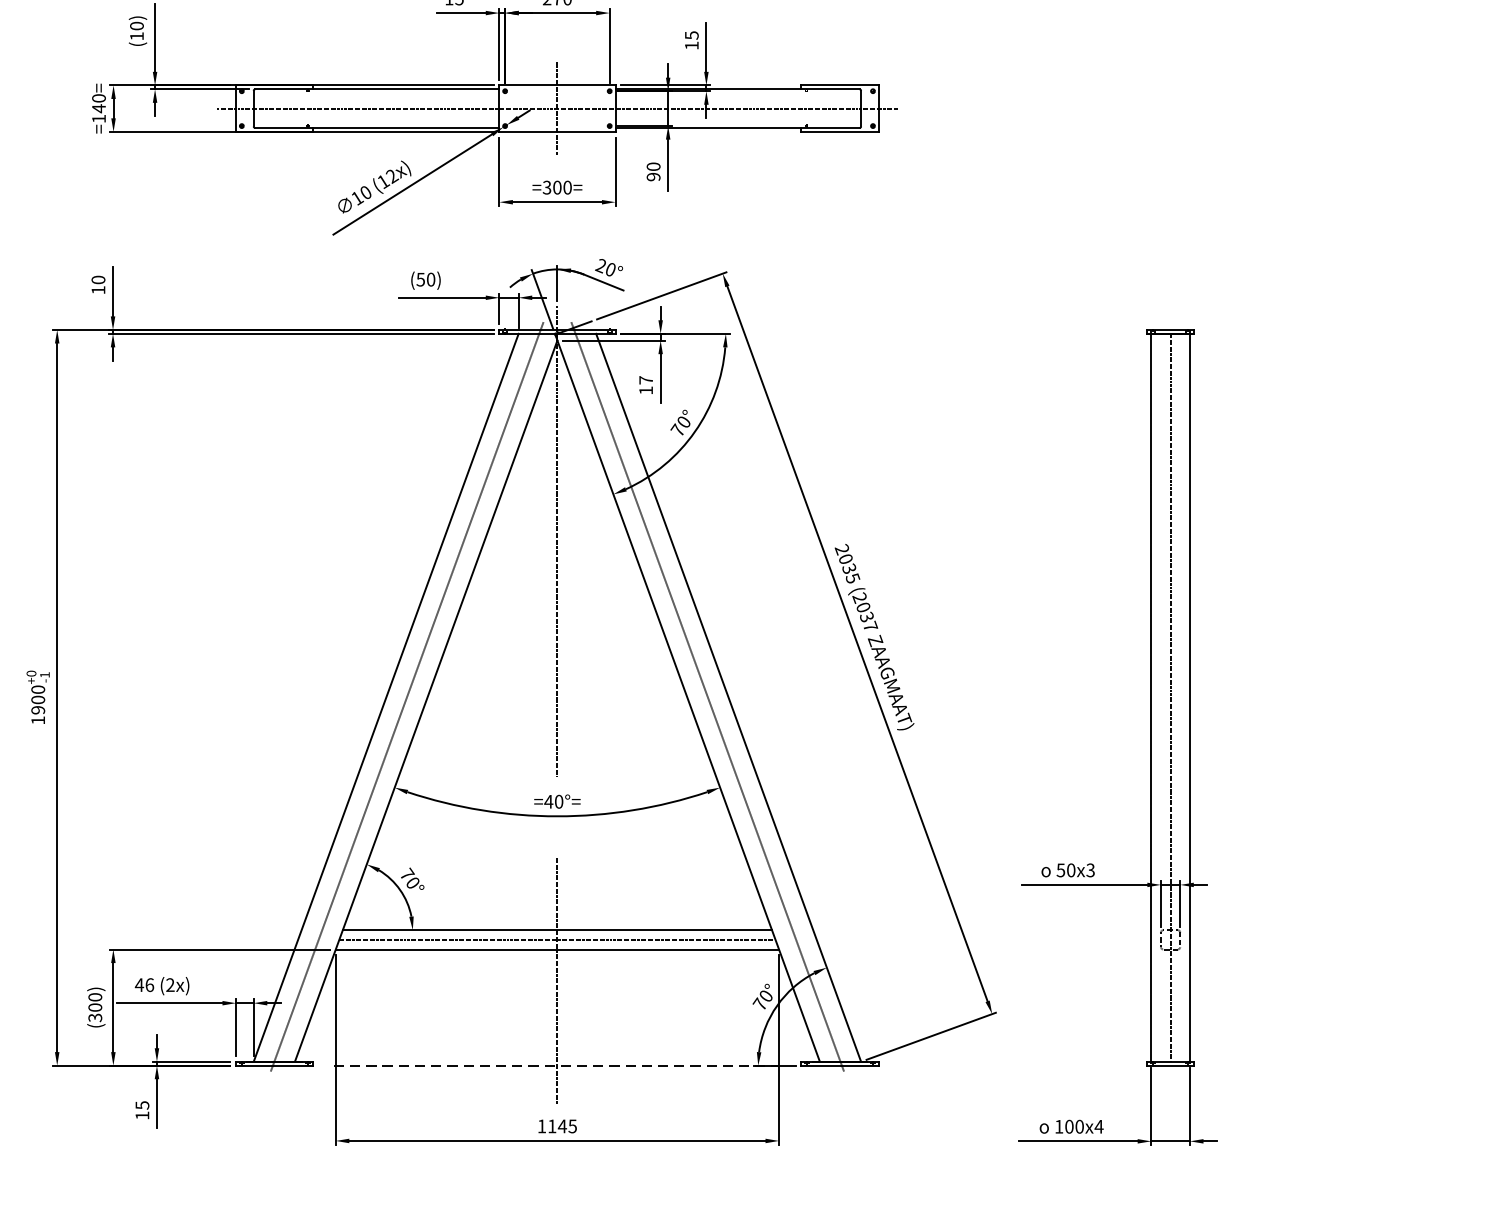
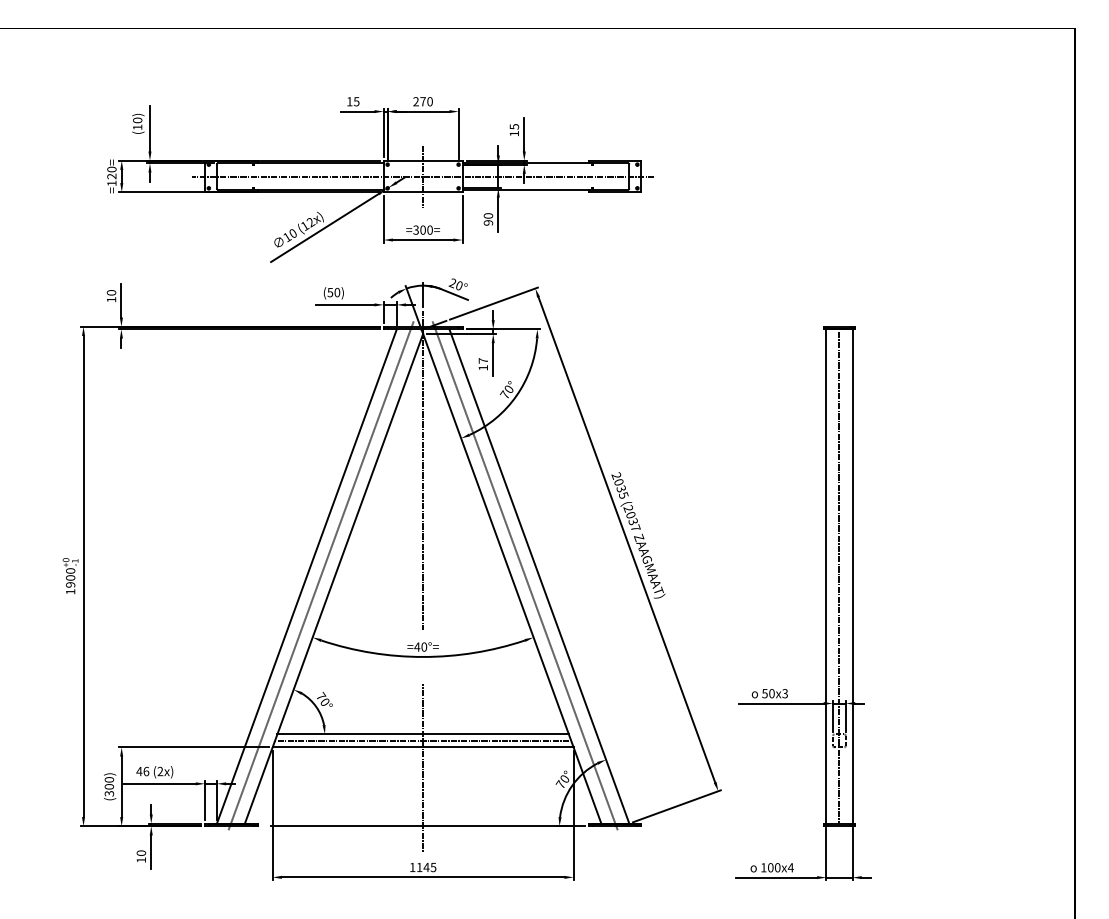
text: (98, 108) -> (111, 176), =140= -> =120=
line: (556, 1066) -> (422, 826), dashed -> solid
text: (141, 1105) -> (140, 853), 15 -> 10

